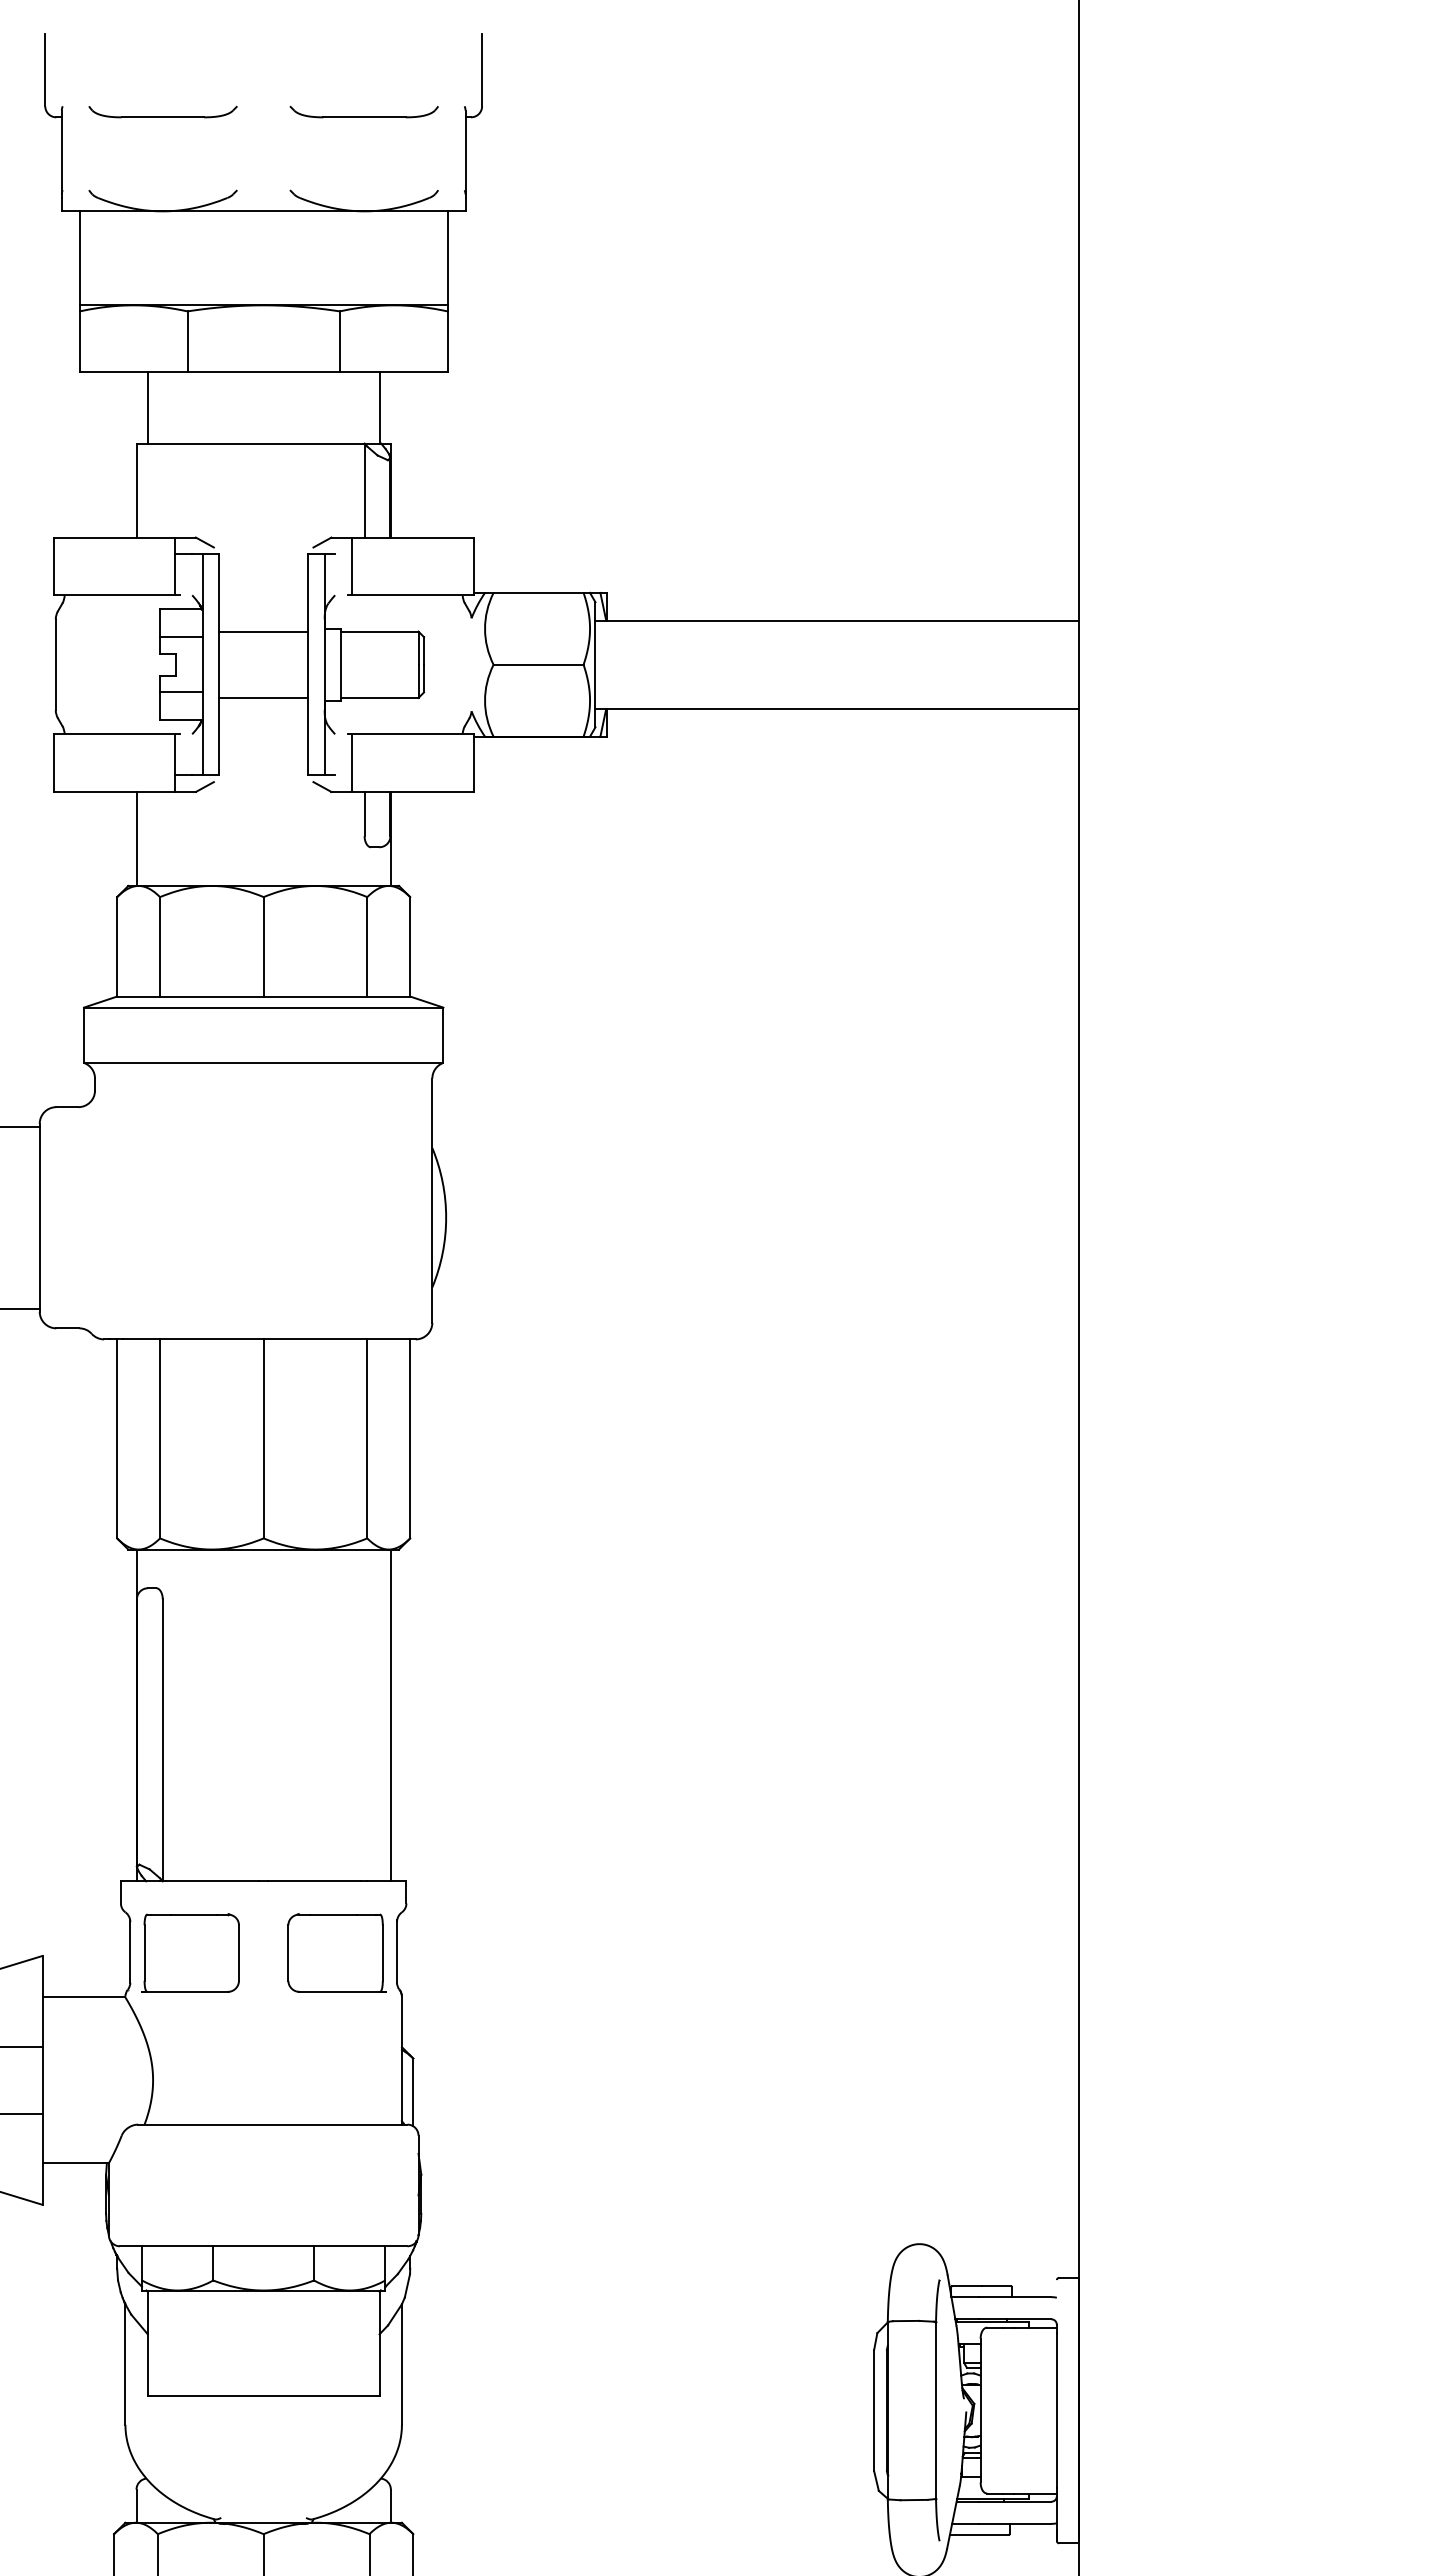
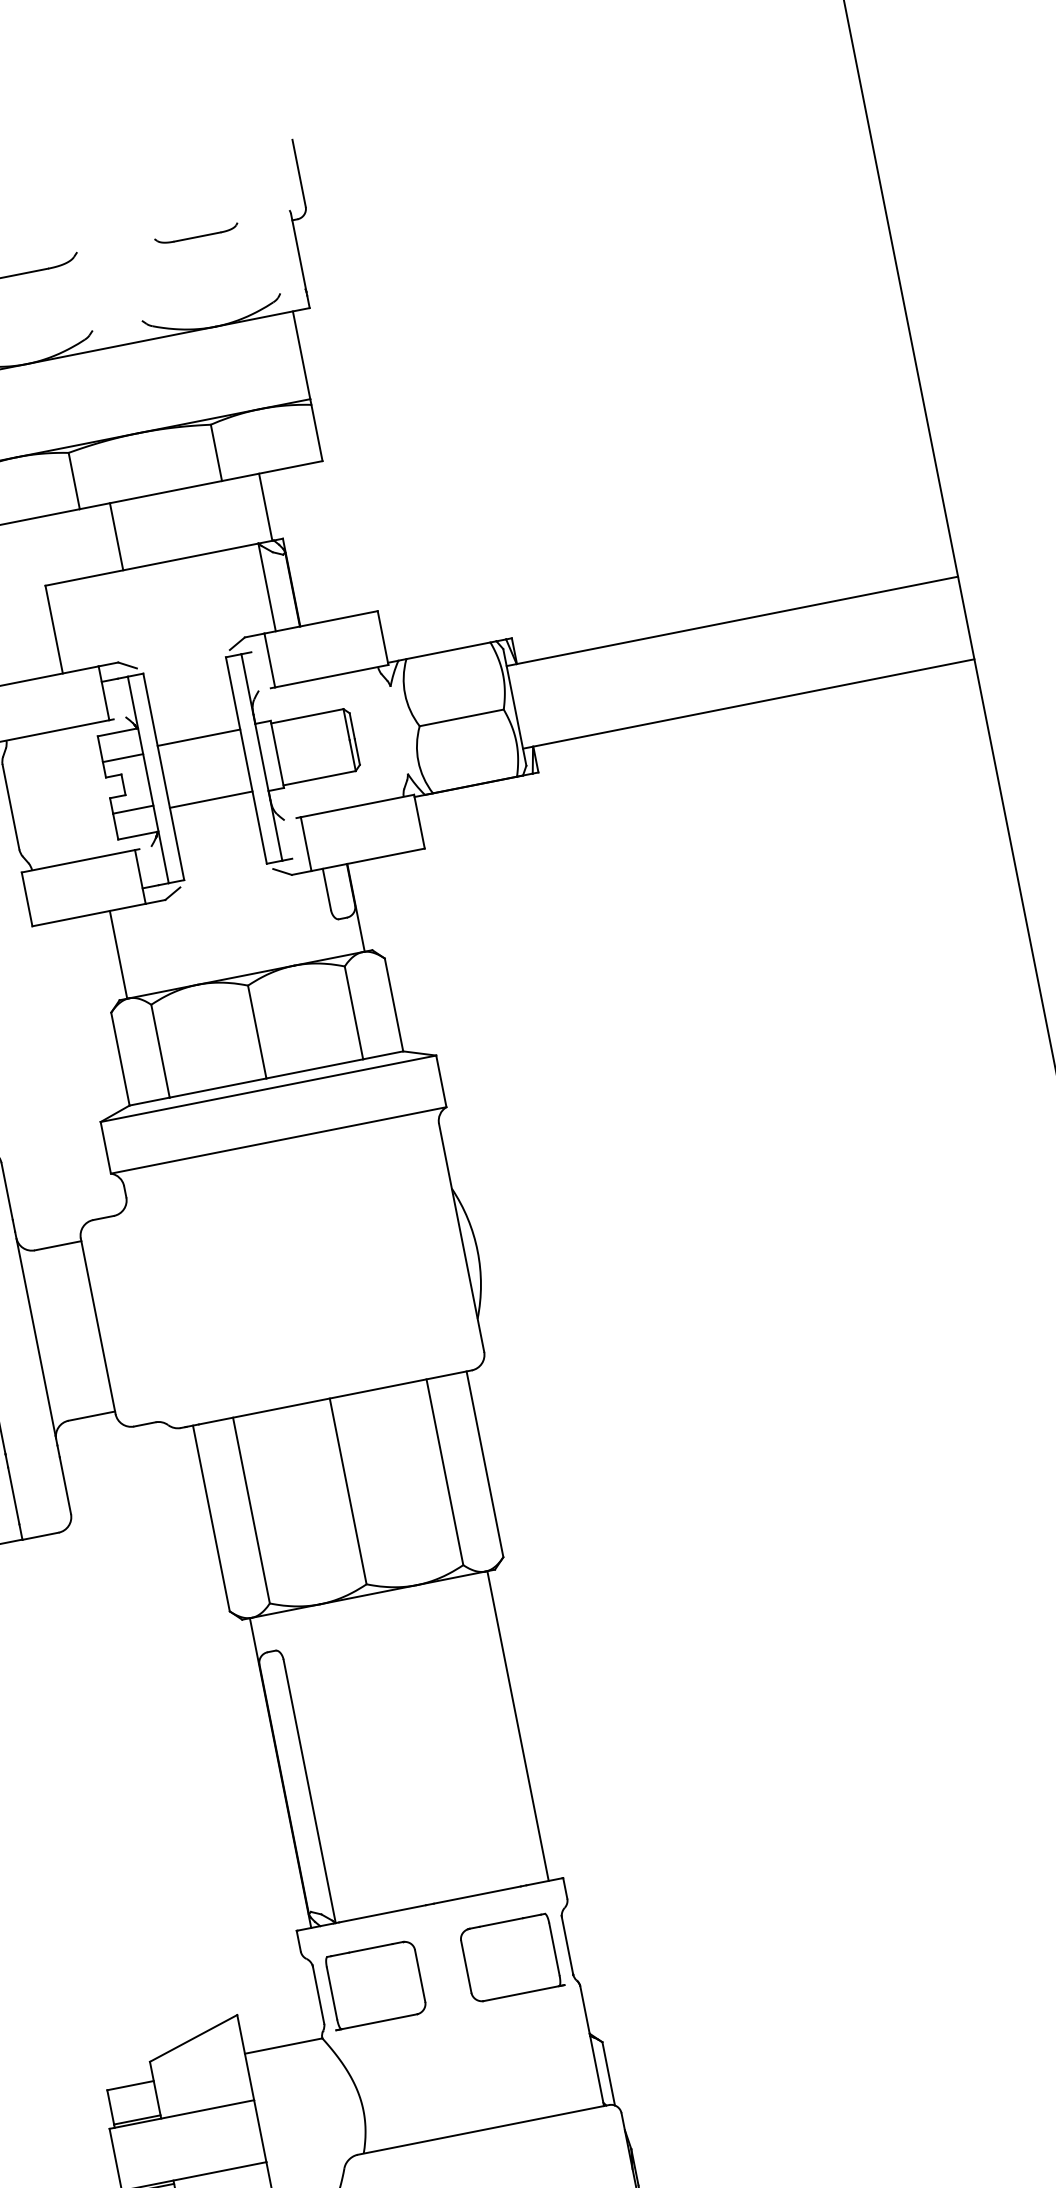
part: (363, 111) -> (196, 233), size x0.6
line: (147, 407) -> (116, 536), moved

